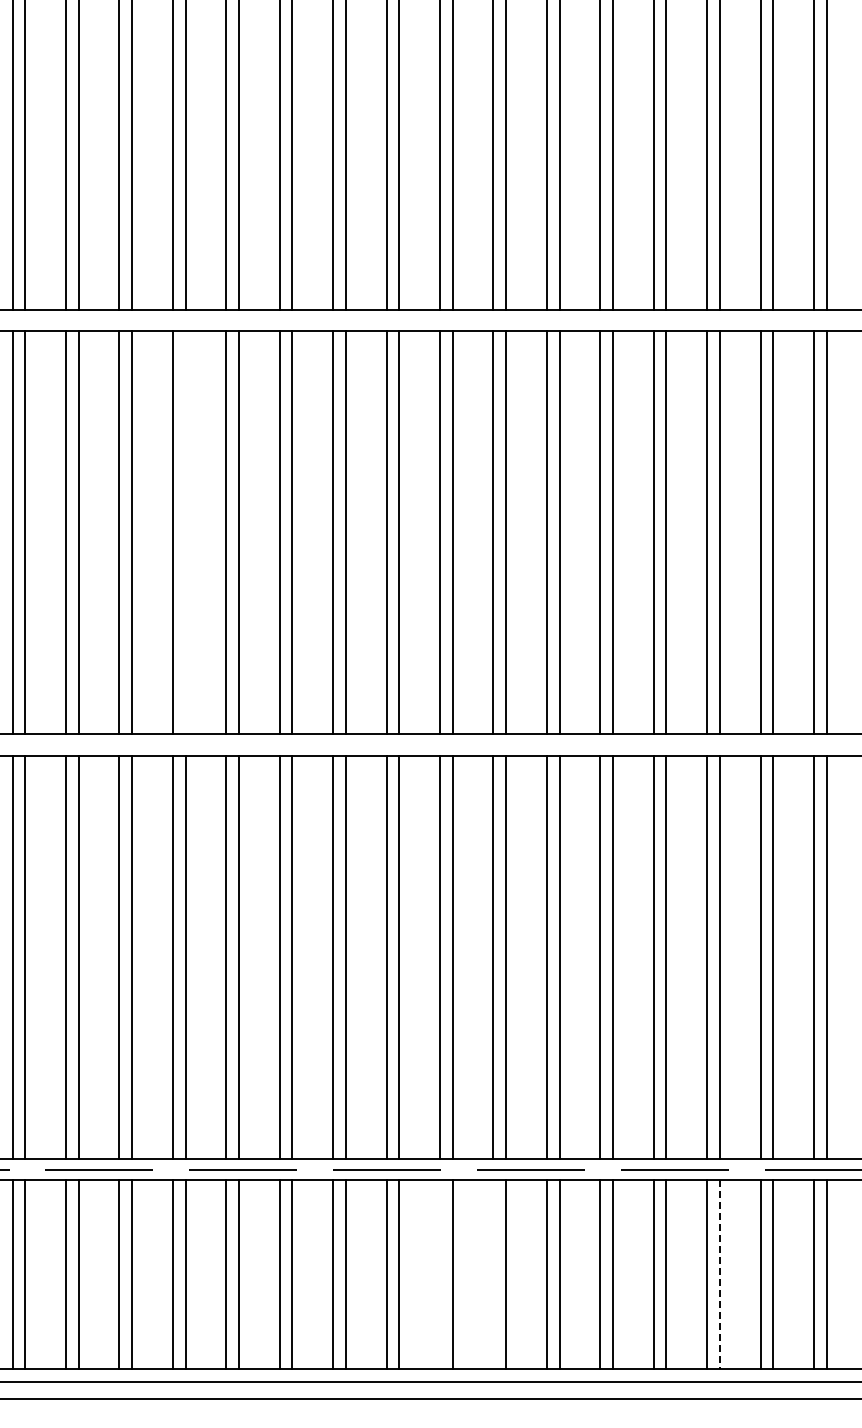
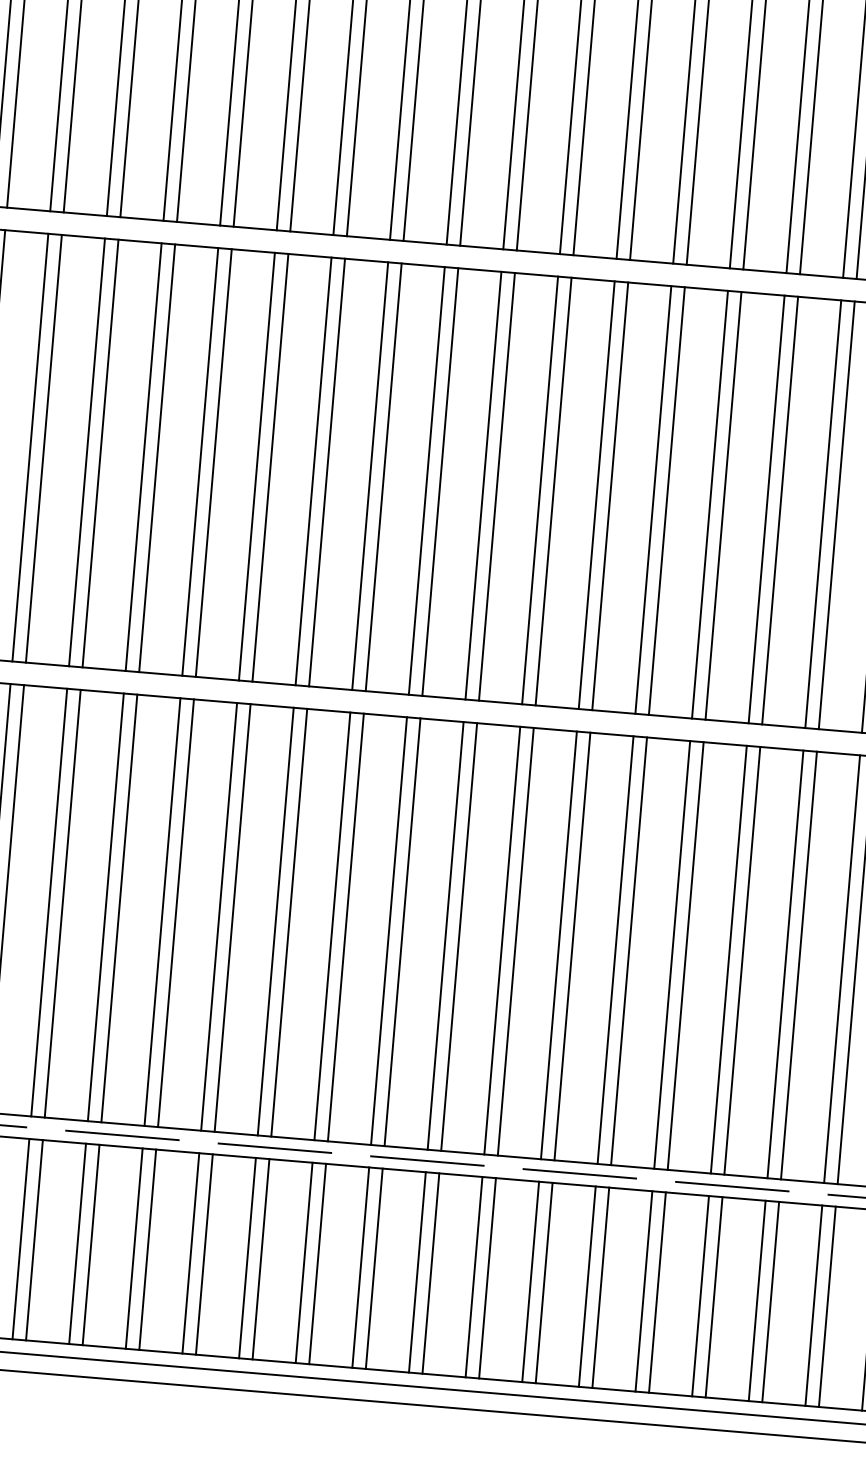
line: (185, 532) -> (270, 467), added
line: (439, 1274) -> (473, 1276), added
line: (493, 1274) -> (530, 1281), added
line: (719, 1275) -> (770, 1302), dashed -> solid

